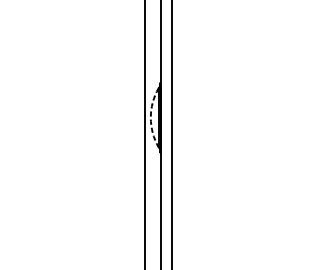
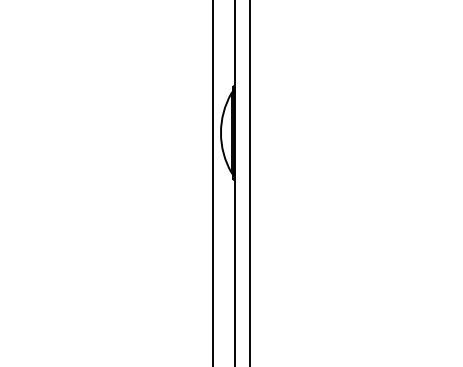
arc: (150, 118) -> (220, 133), dashed -> solid

